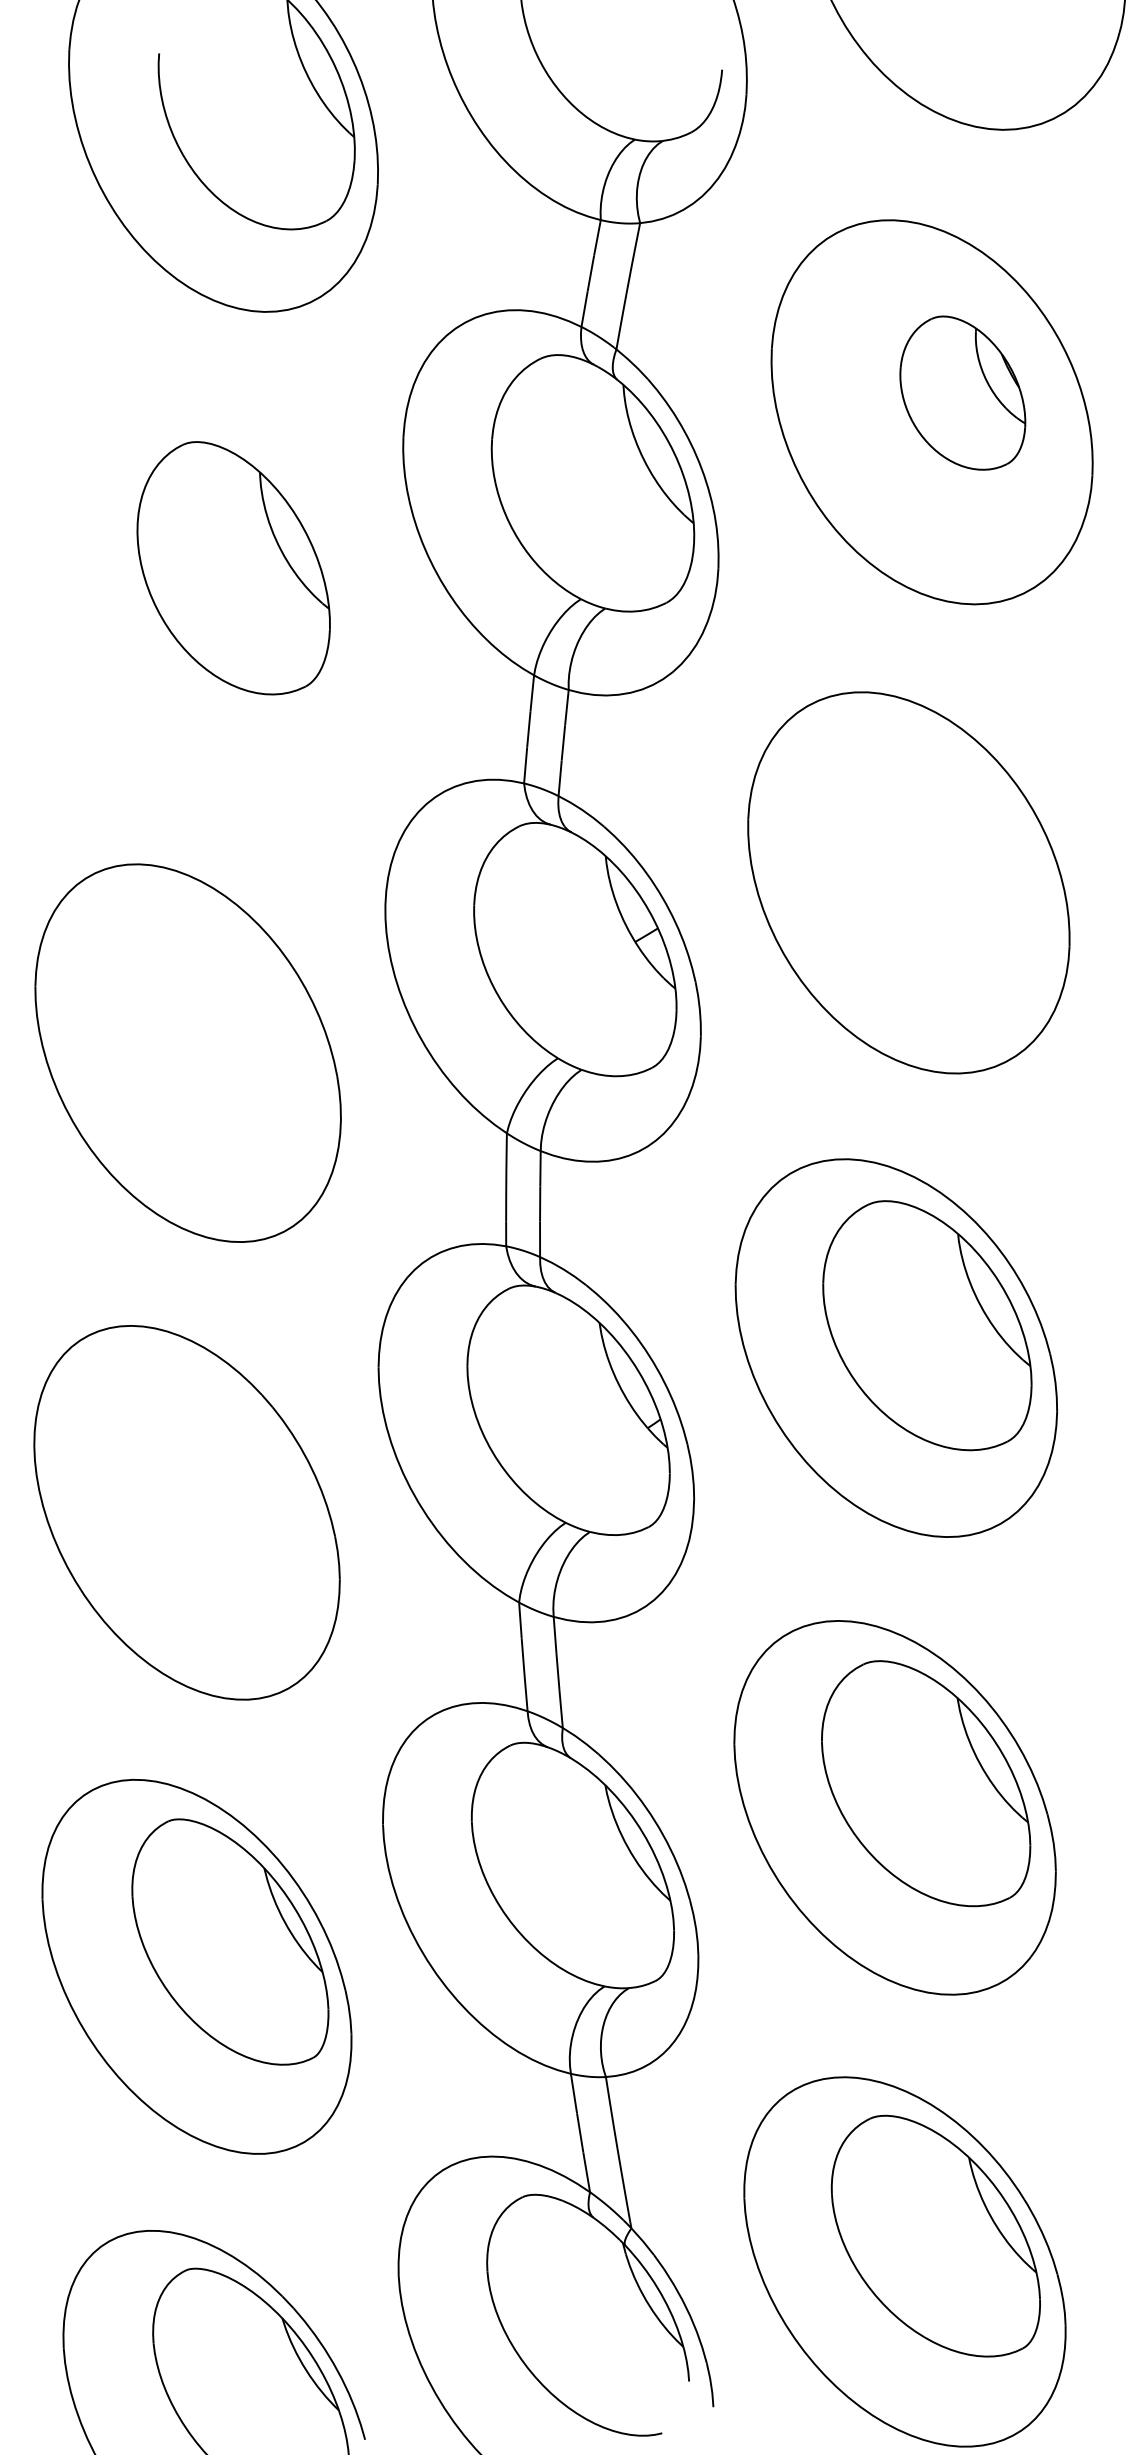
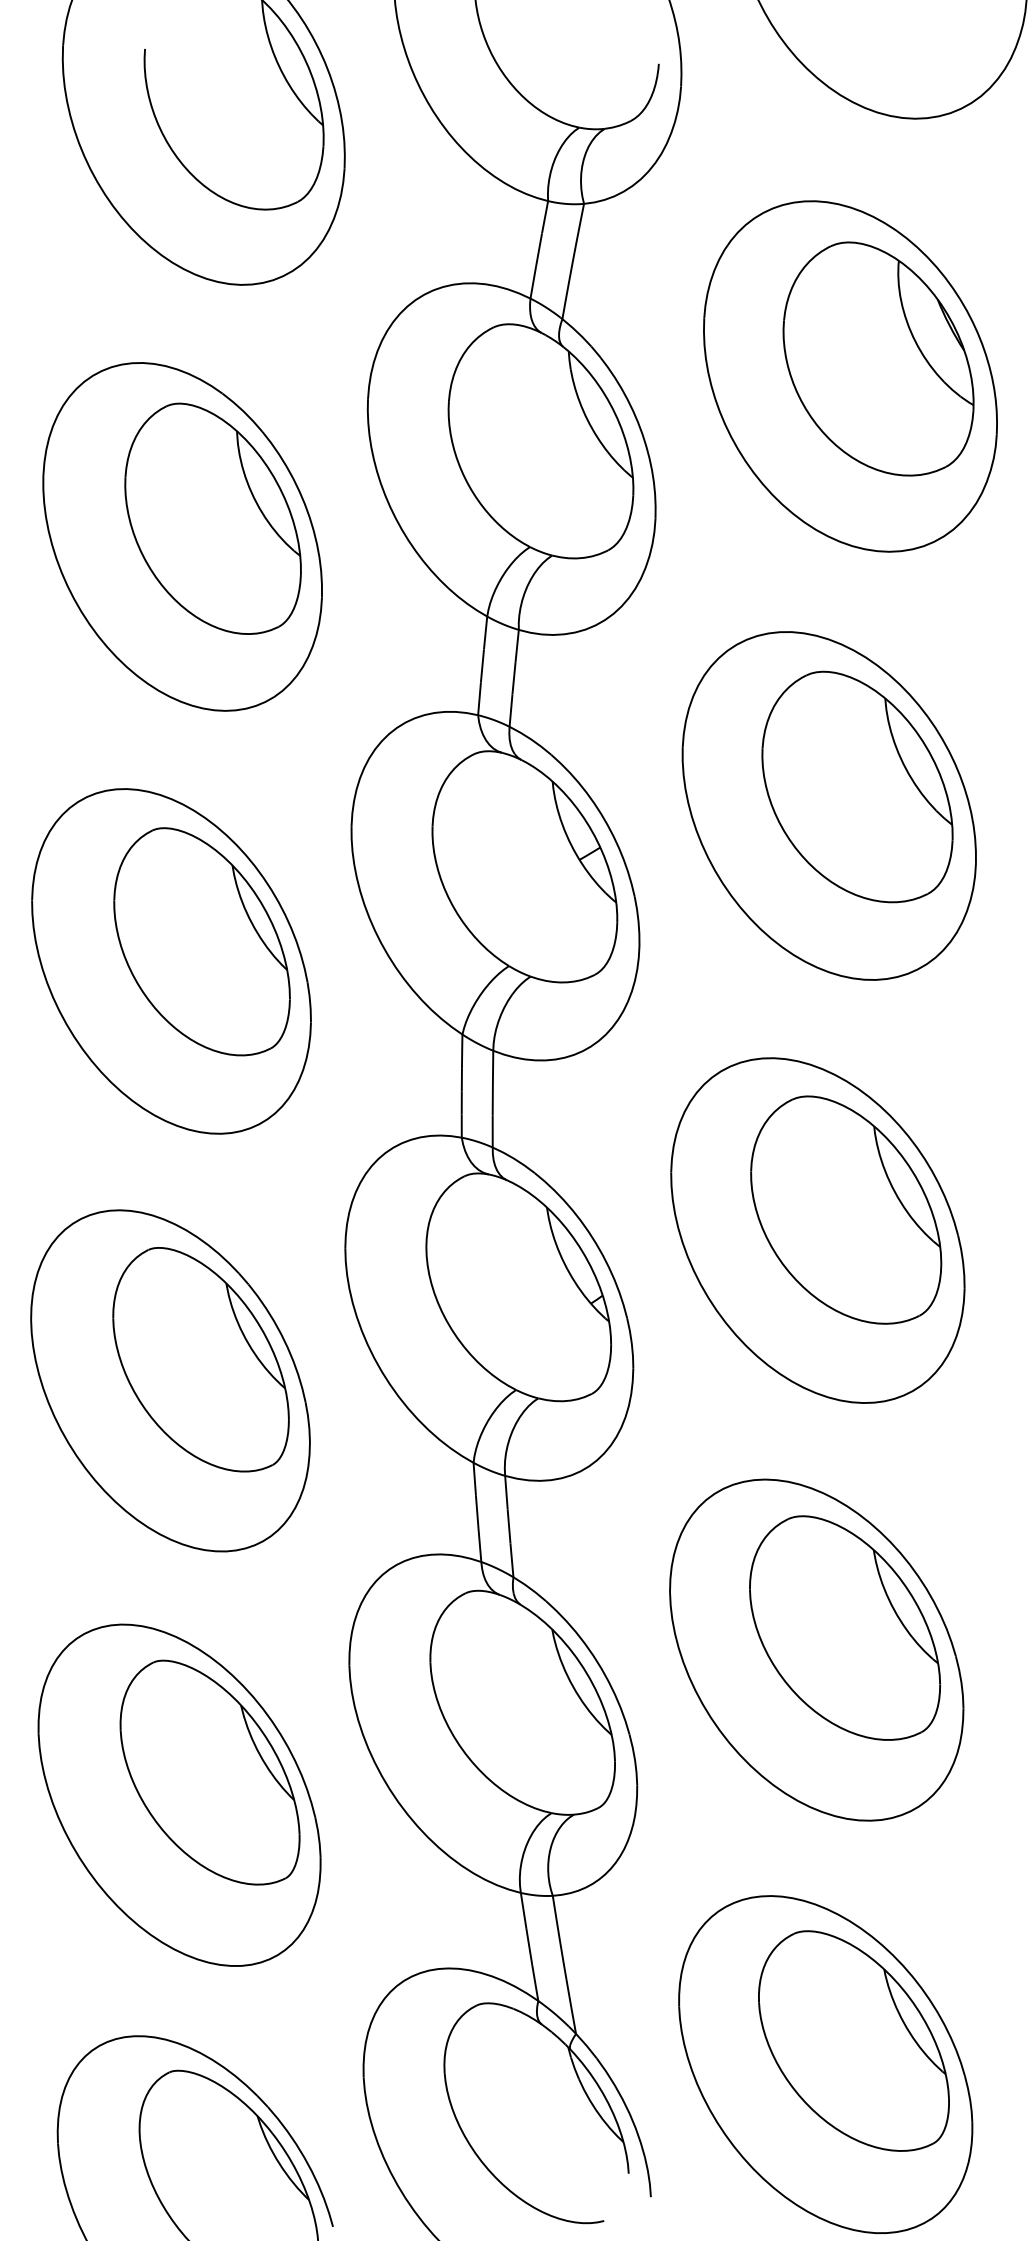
part: (962, 392) -> (878, 358), size x1.67
part: (200, 587) -> (182, 536), added
part: (939, 861) -> (857, 786), added
part: (220, 1031) -> (201, 941), added
part: (219, 1489) -> (200, 1359), added

